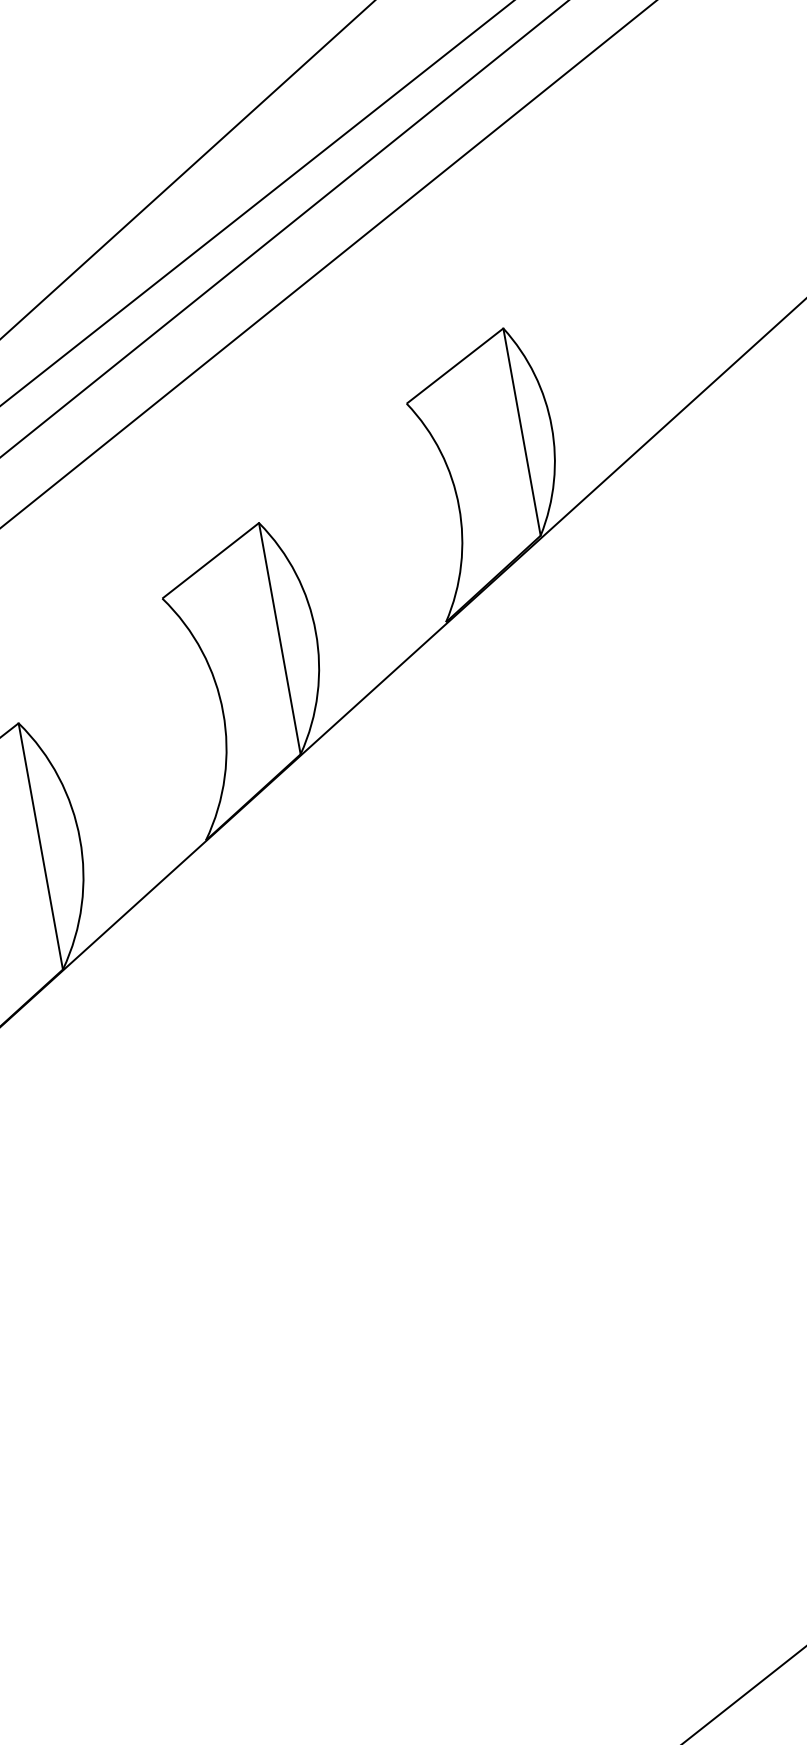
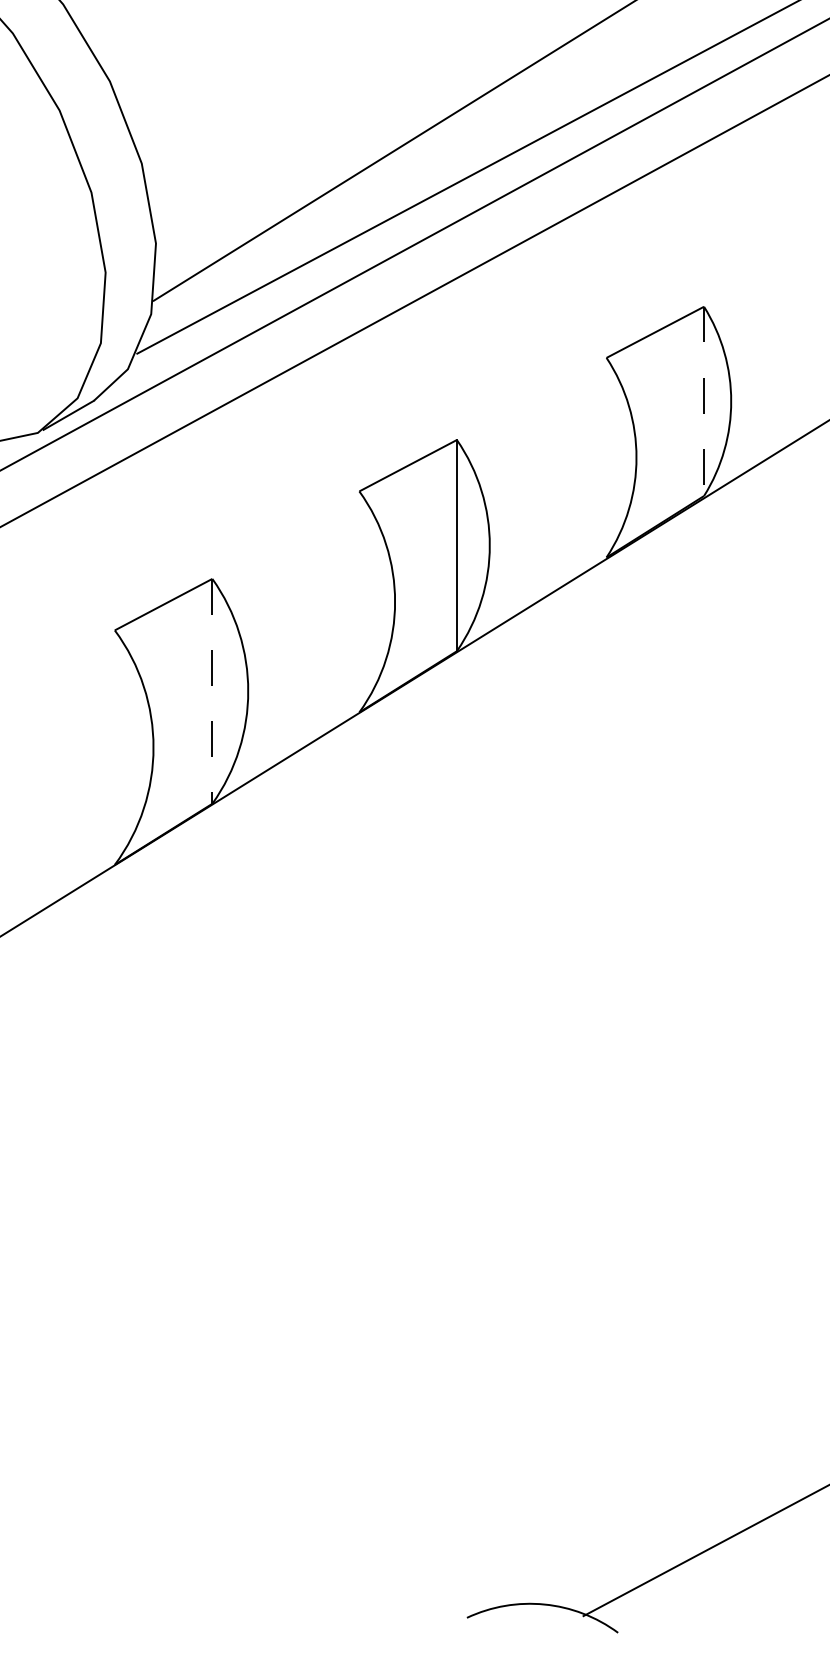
line: (522, 432) -> (704, 401), solid -> dashed
line: (40, 846) -> (212, 691), solid -> dashed

